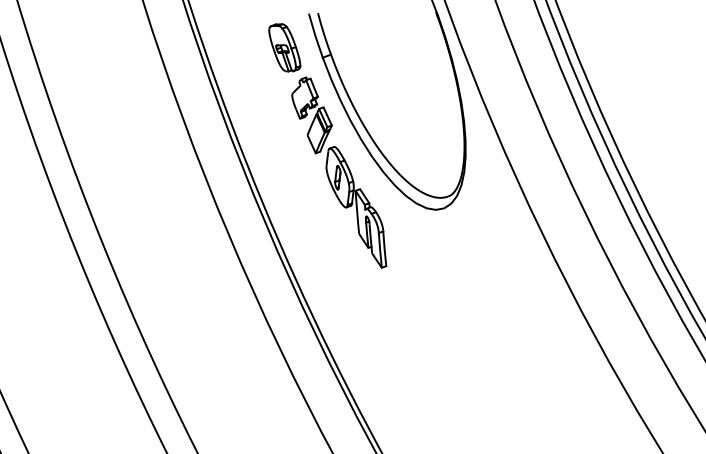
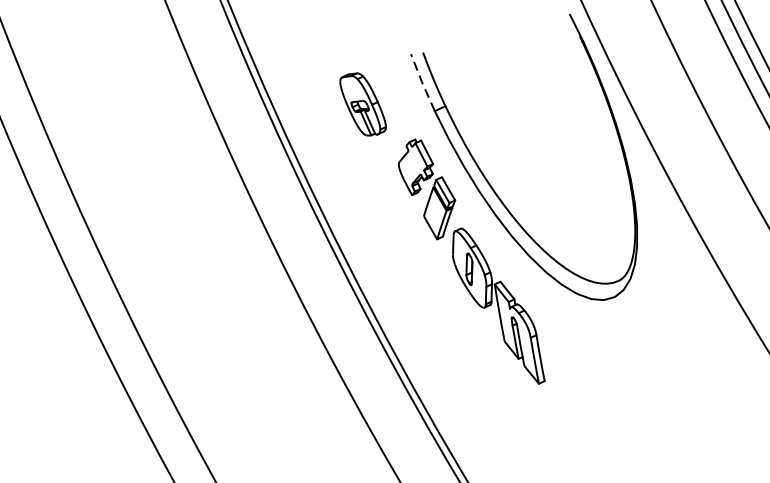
line: (315, 35) -> (422, 82), solid -> dashed
part: (284, 47) -> (362, 104), moved

